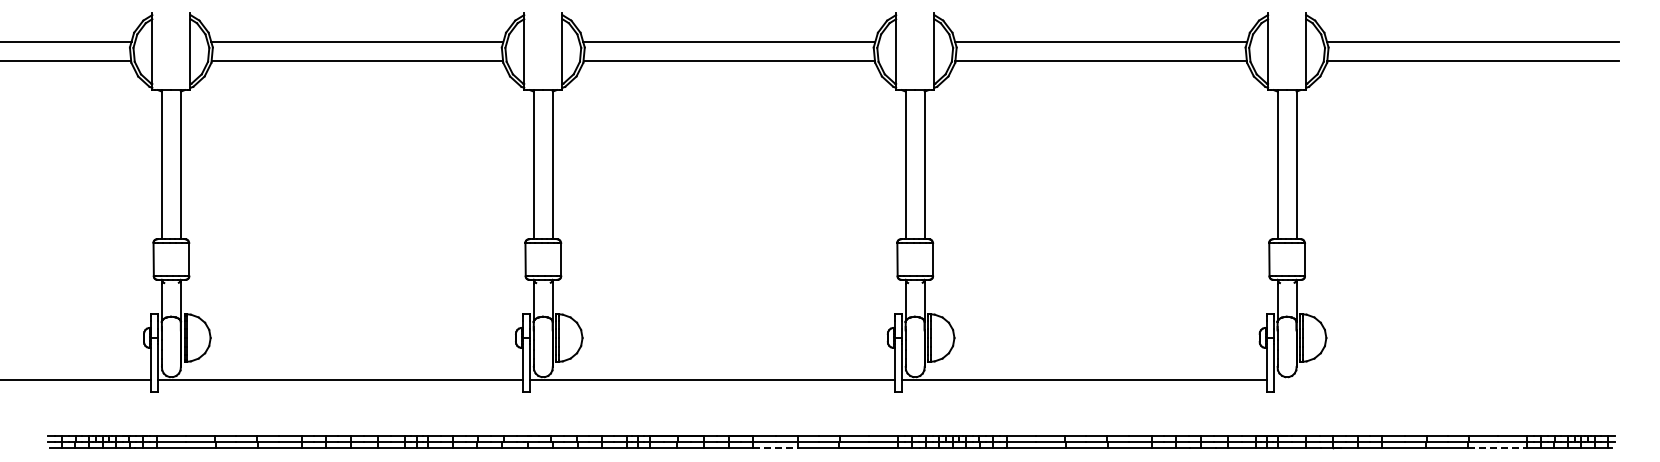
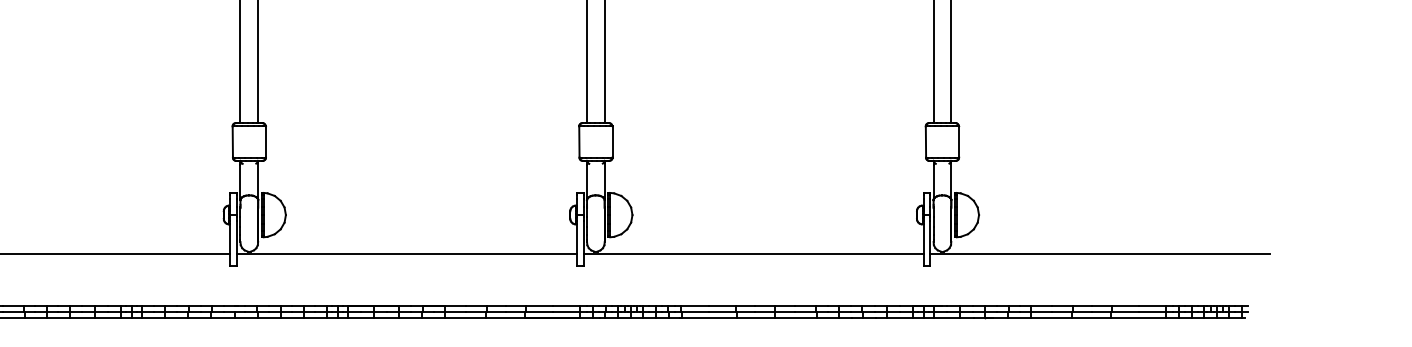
line: (1456, 379) -> (1100, 253), added
line: (775, 448) -> (465, 318), dashed -> solid
line: (1497, 448) -> (1138, 318), dashed -> solid

